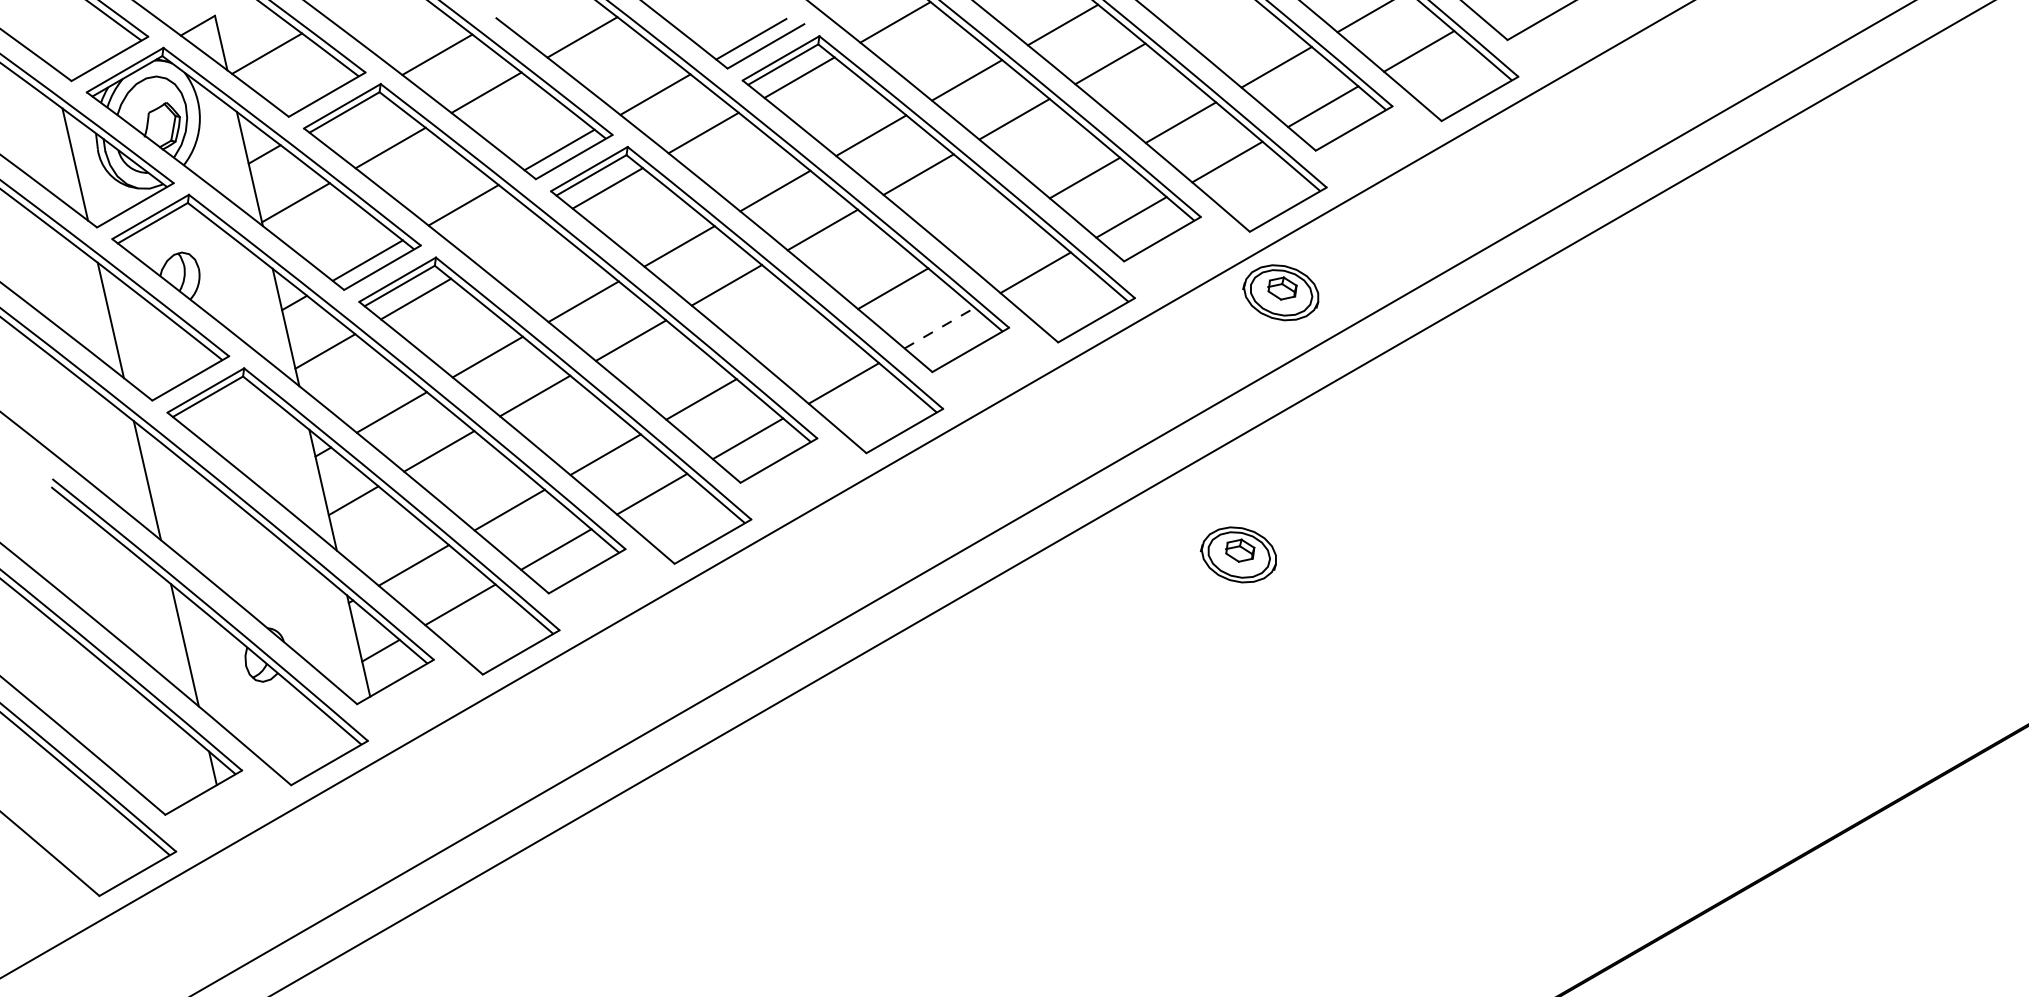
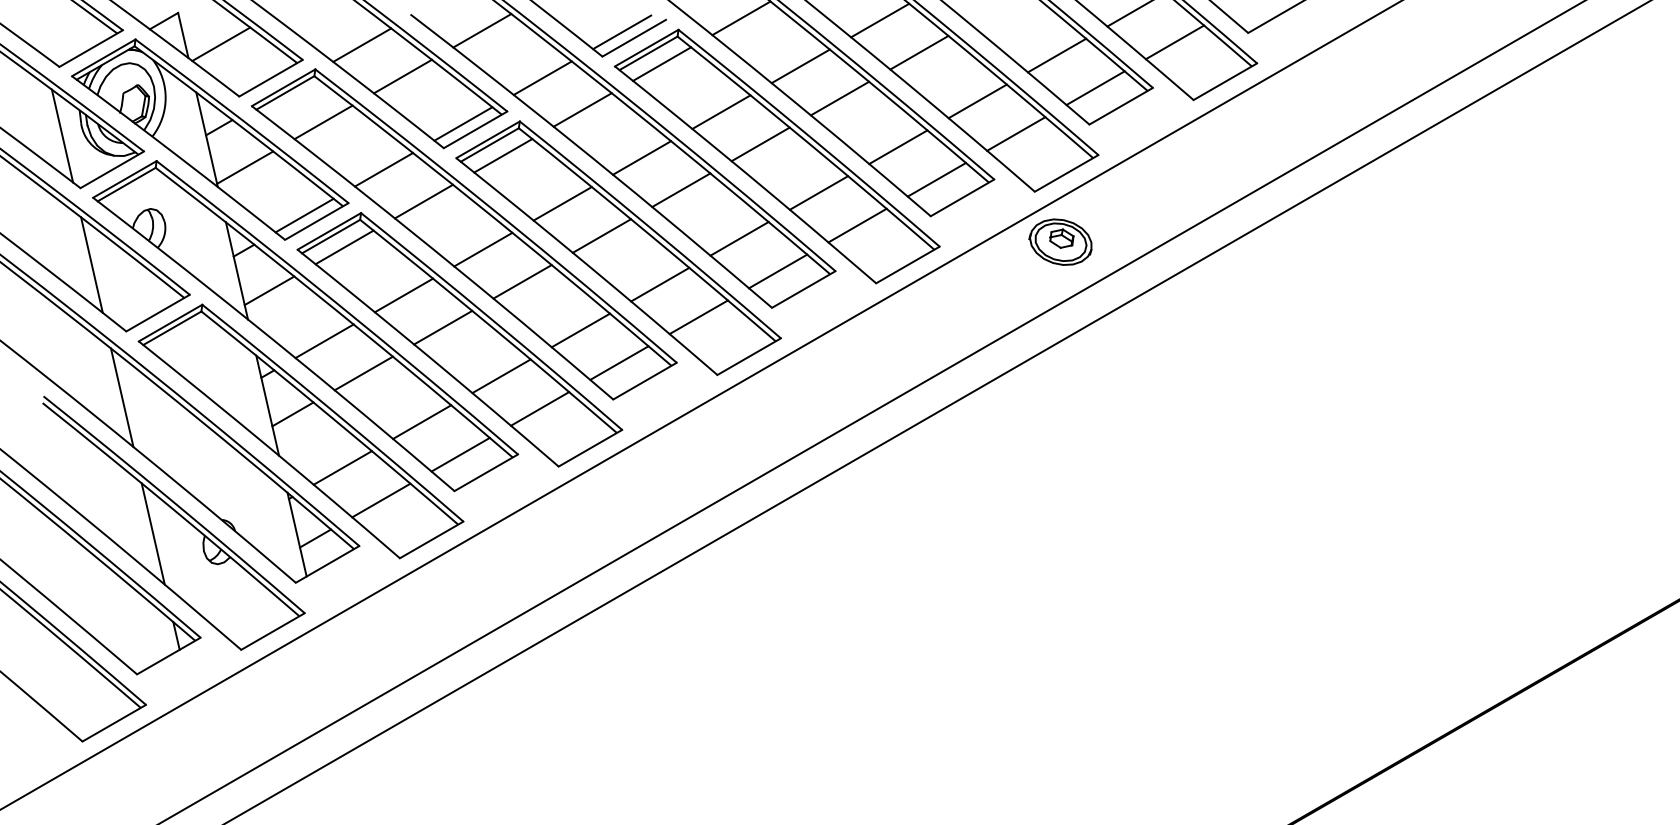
line: (988, 232) -> (818, 192), added
line: (512, 243) -> (424, 201), added
line: (940, 328) -> (778, 271), dashed -> solid
line: (797, 343) -> (660, 284), added
part: (1238, 554) -> (1025, 458), removed

